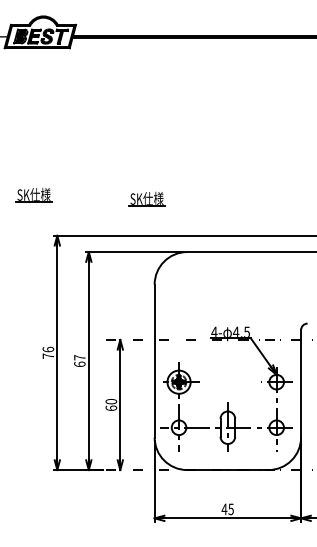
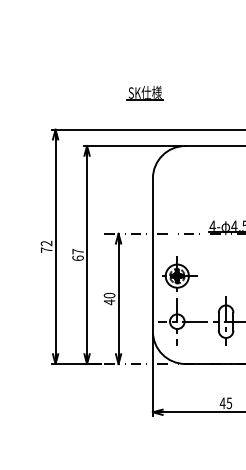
part: (33, 195) -> (31, 89), removed
text: (48, 349) -> (46, 243), 76 -> 72
text: (111, 408) -> (109, 302), 60 -> 40

